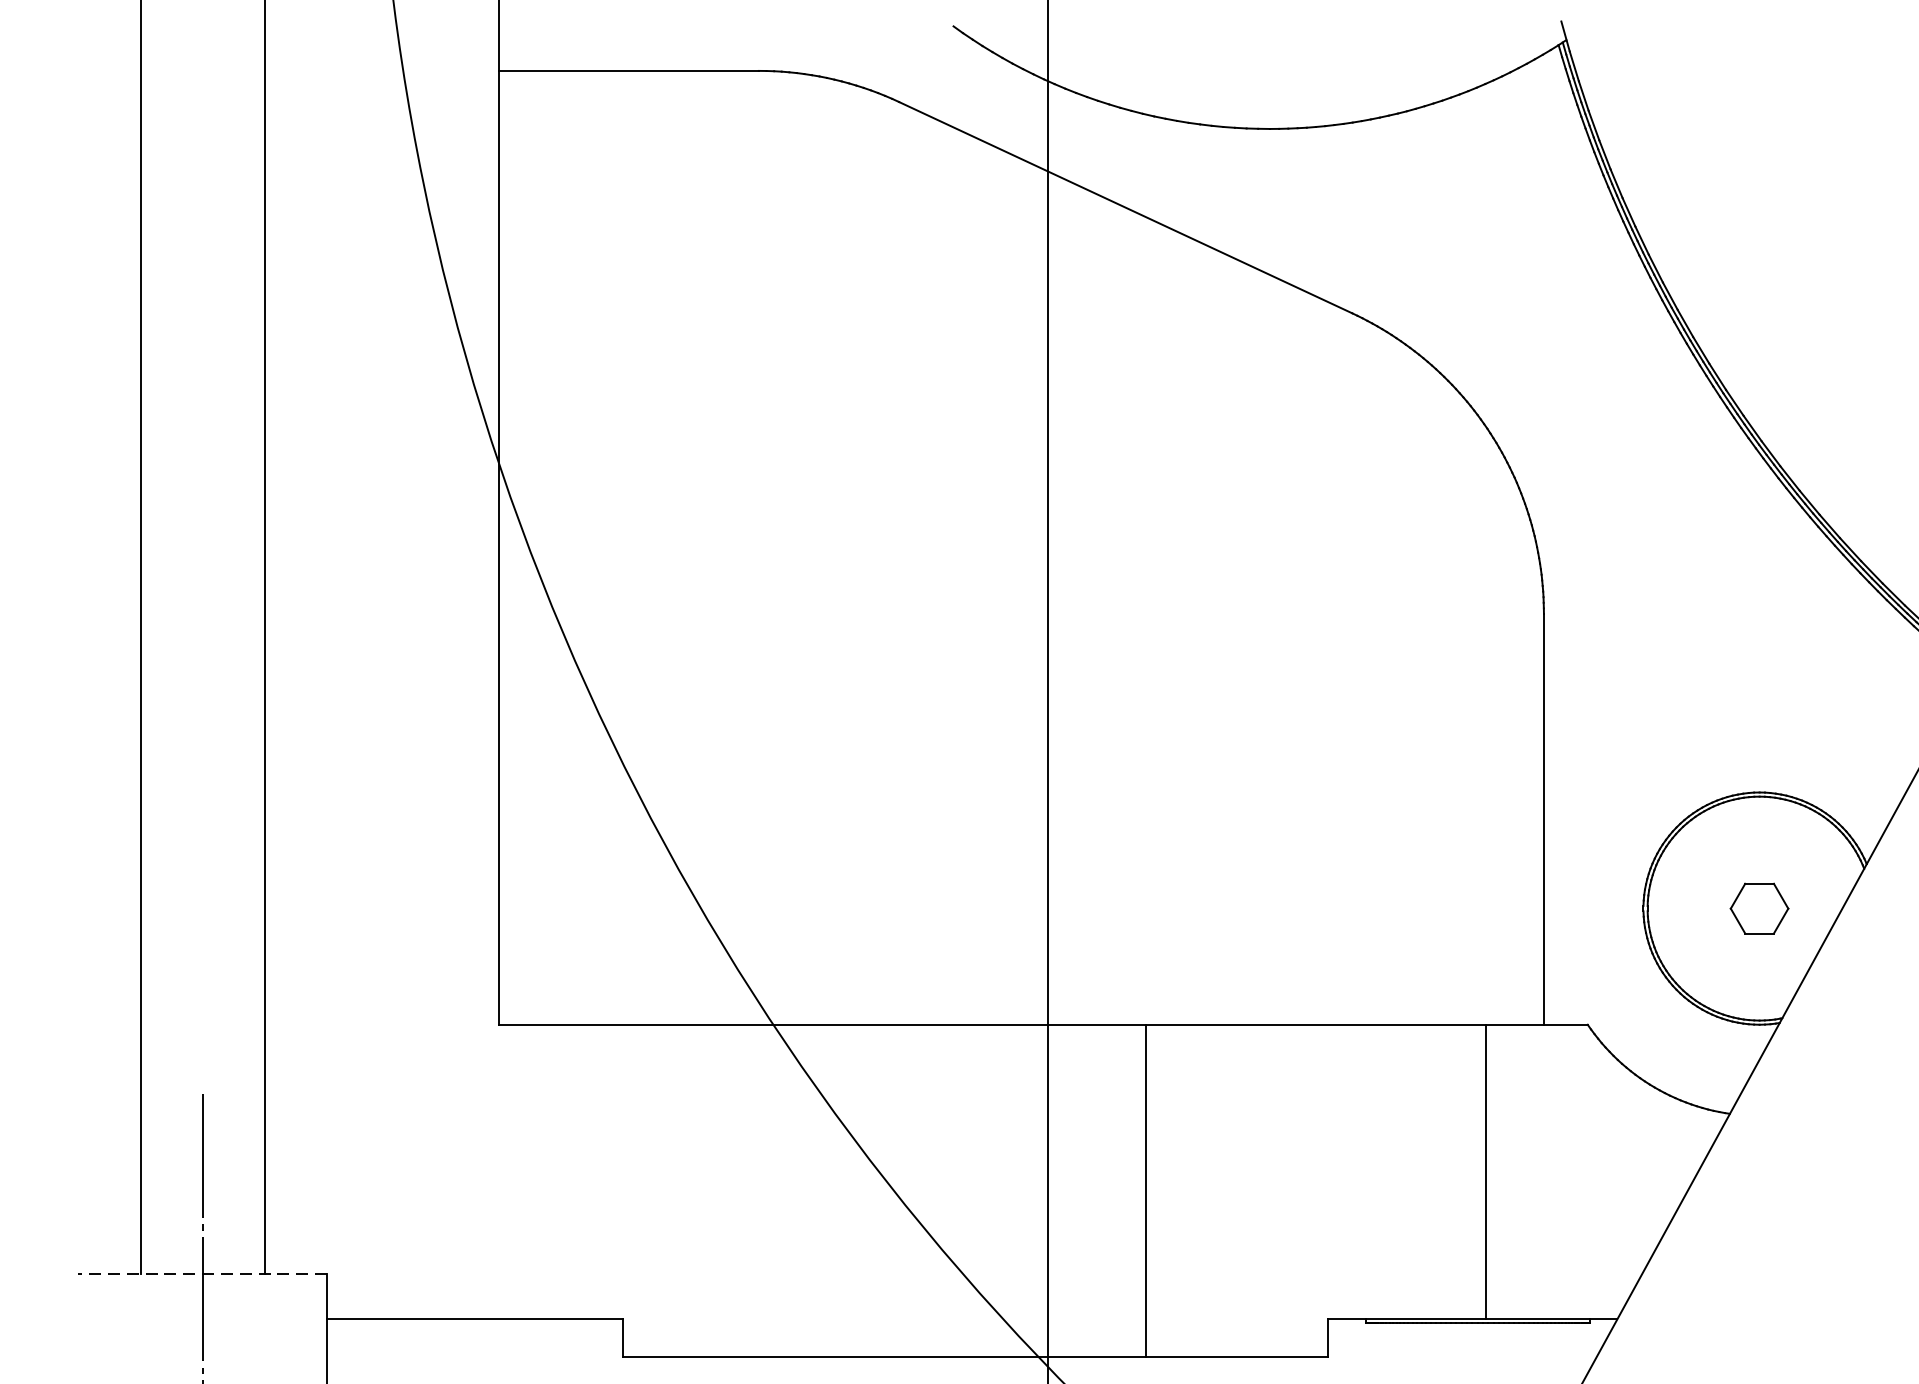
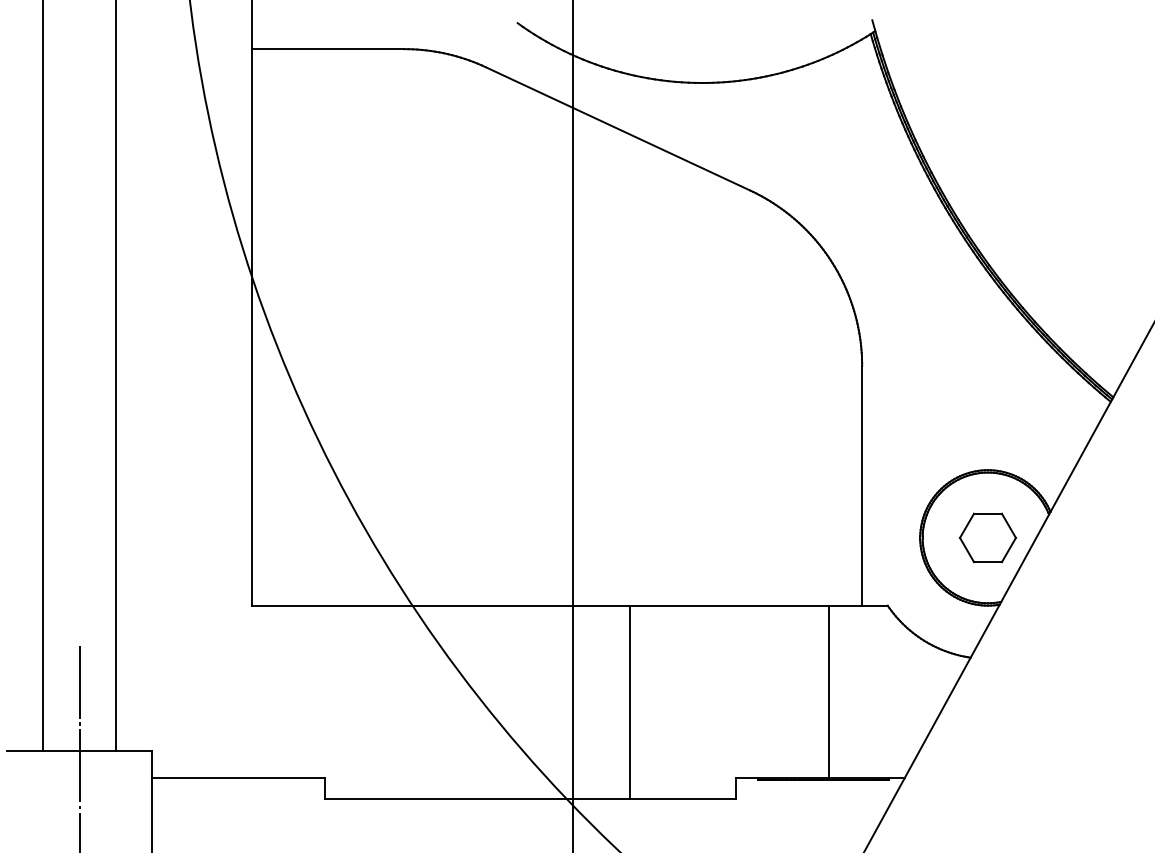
part: (1758, 907) -> (987, 537), size x1.67
line: (202, 1272) -> (79, 750), dashed -> solid

